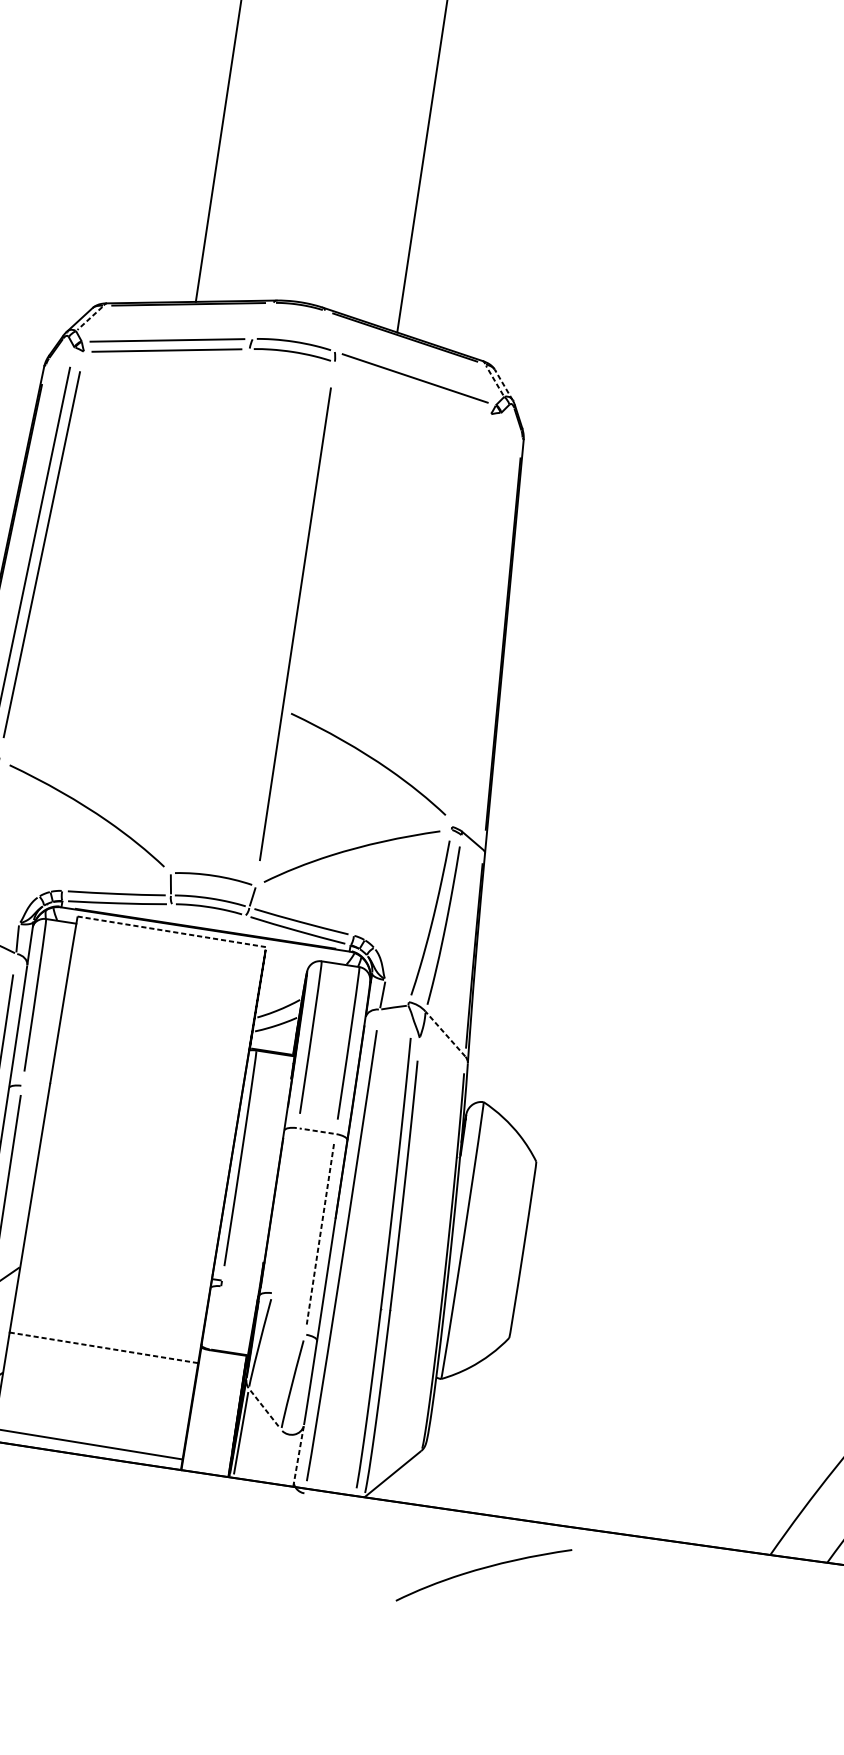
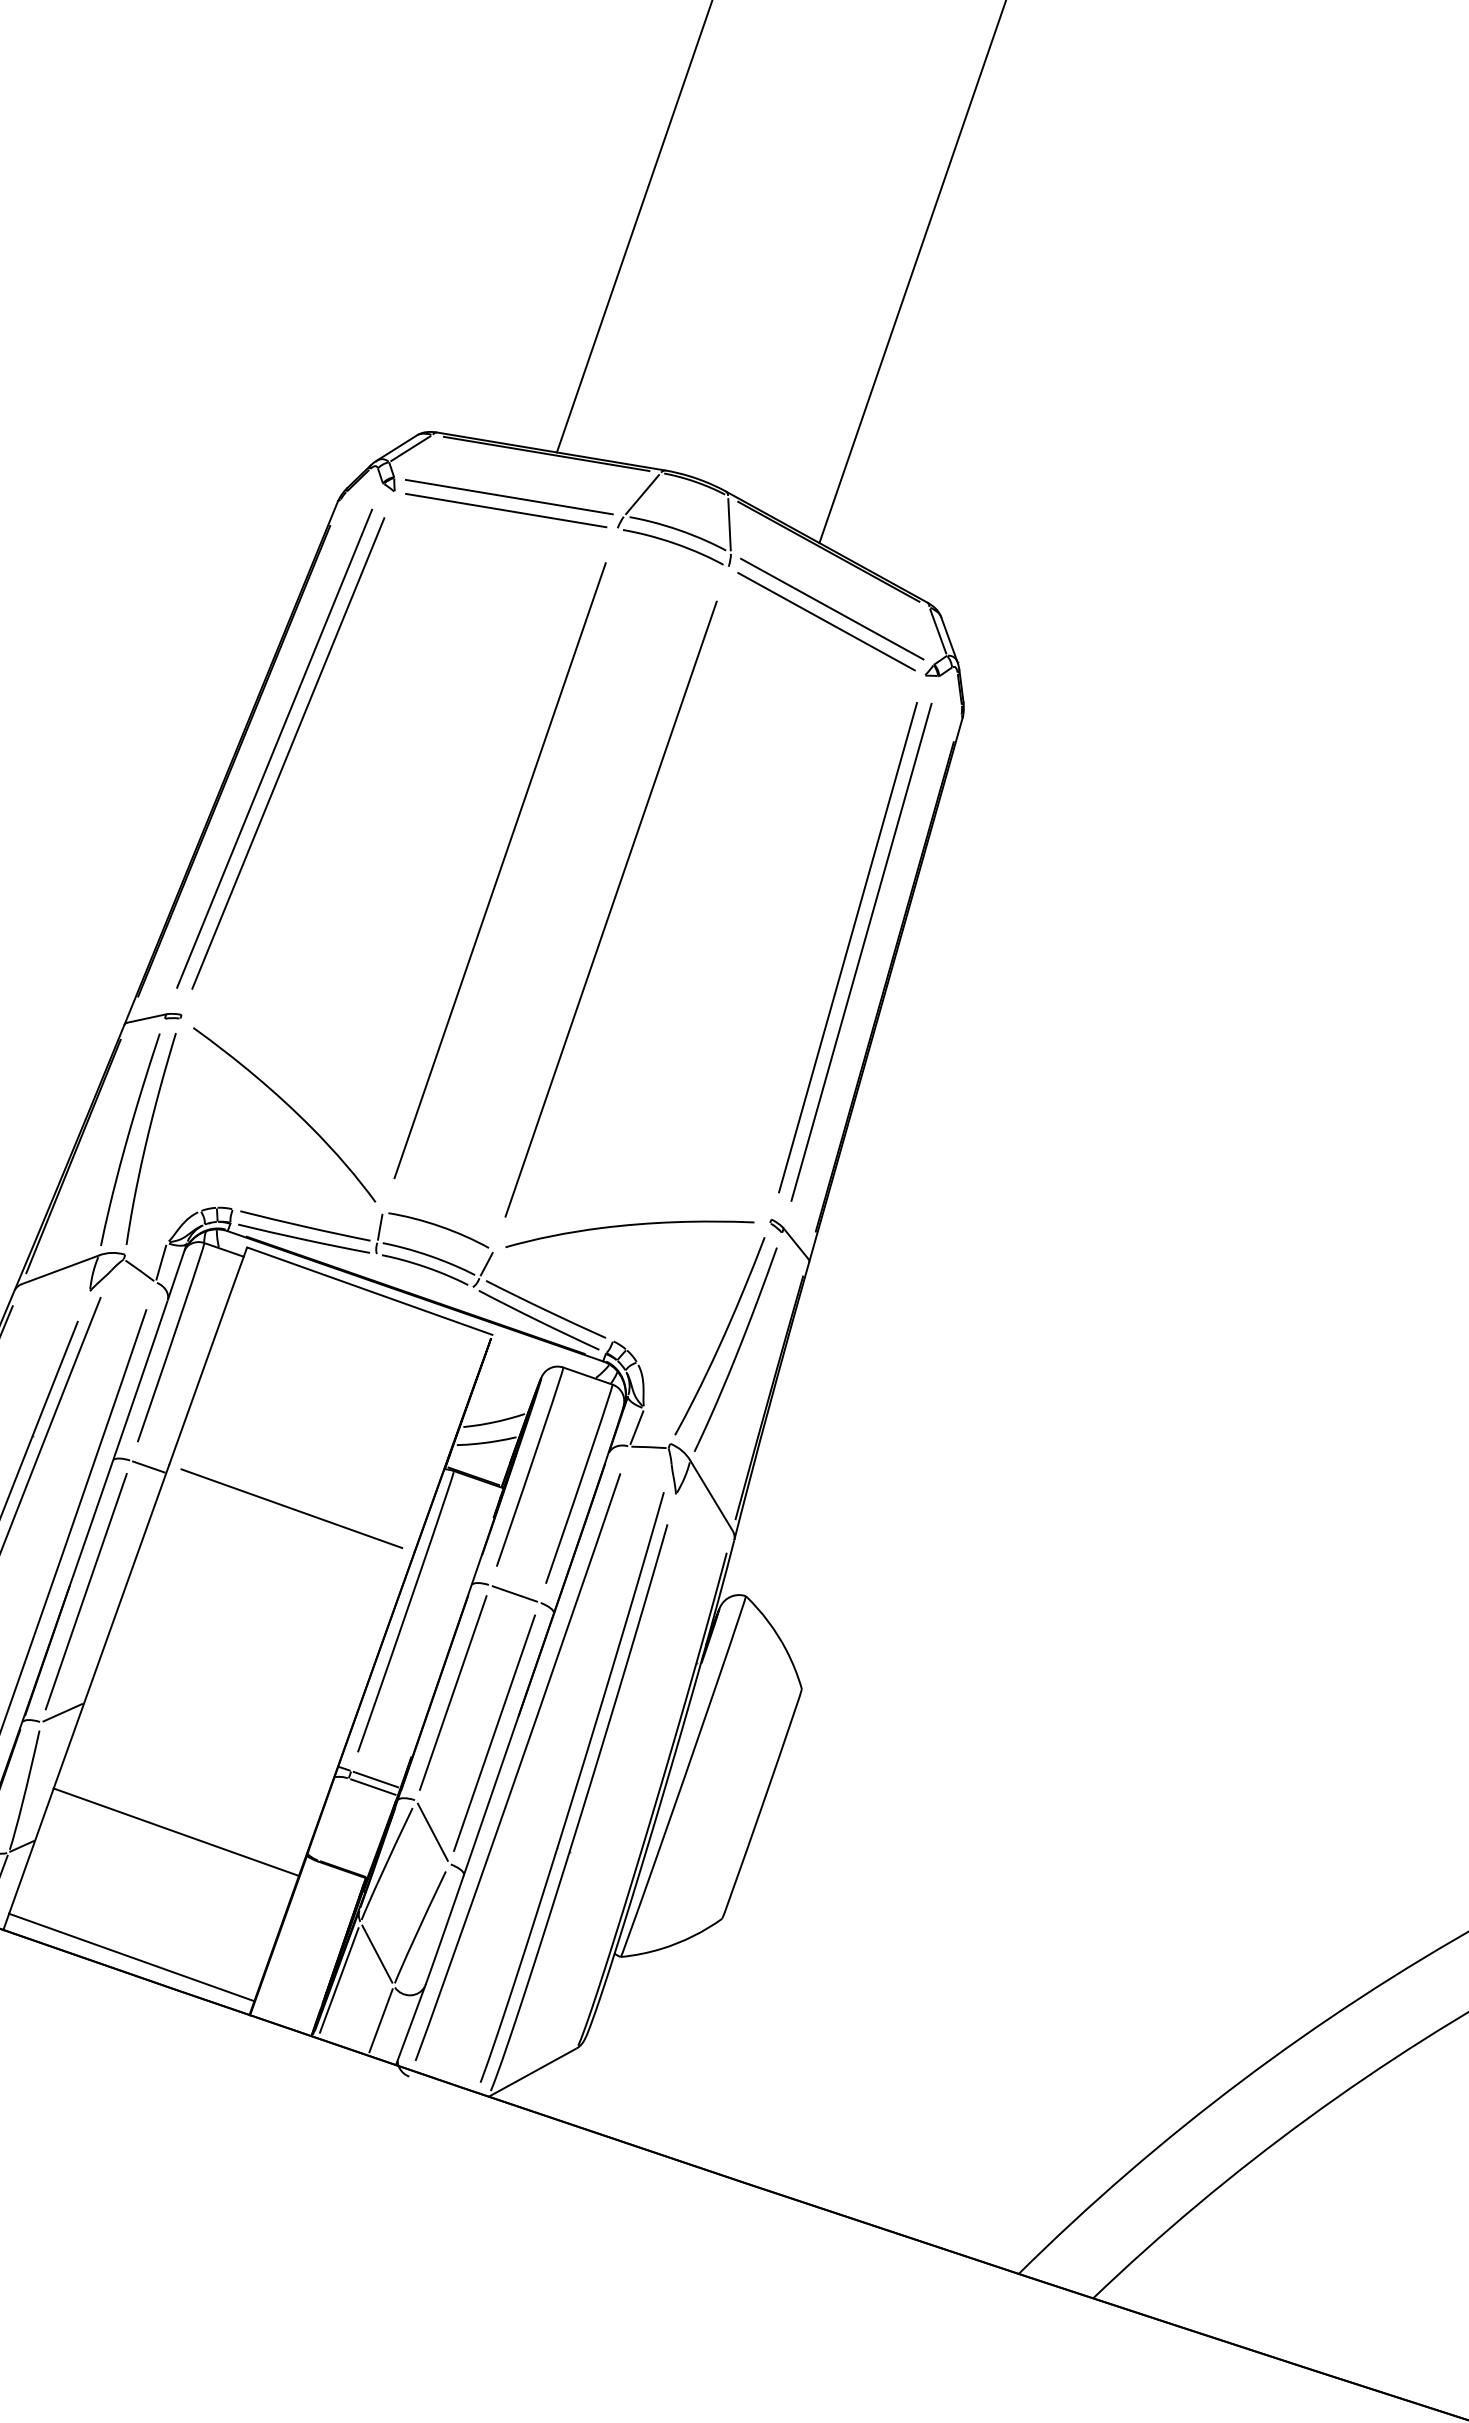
line: (89, 318) -> (410, 448), dashed -> solid
line: (263, 320) -> (642, 494), added
line: (329, 331) -> (729, 524), added
line: (494, 380) -> (938, 631), dashed -> solid
line: (503, 384) -> (949, 639), dashed -> solid
line: (412, 388) -> (826, 621), added
line: (209, 611) -> (499, 870), added
line: (471, 620) -> (848, 947), added
line: (481, 621) -> (861, 951), added
curve: (371, 758) -> (680, 1108), removed
line: (172, 931) -> (370, 1291), dashed -> solid
line: (445, 1034) -> (711, 1495), dashed -> solid
line: (35, 1087) -> (148, 1466), added
line: (144, 1099) -> (291, 1508), added
line: (316, 1130) -> (514, 1593), dashed -> solid
line: (284, 1210) -> (452, 1692), added
line: (320, 1234) -> (494, 1733), dashed -> solid
line: (240, 1283) -> (375, 1779), added
line: (240, 1288) -> (373, 1786), added
line: (288, 1313) -> (432, 1831), added
line: (104, 1348) -> (176, 1832), dashed -> solid
line: (265, 1409) -> (377, 1954), dashed -> solid
line: (276, 1456) -> (380, 2020), added
line: (298, 1456) -> (410, 2025), dashed -> solid
curve: (481, 1569) -> (627, 2222), removed

